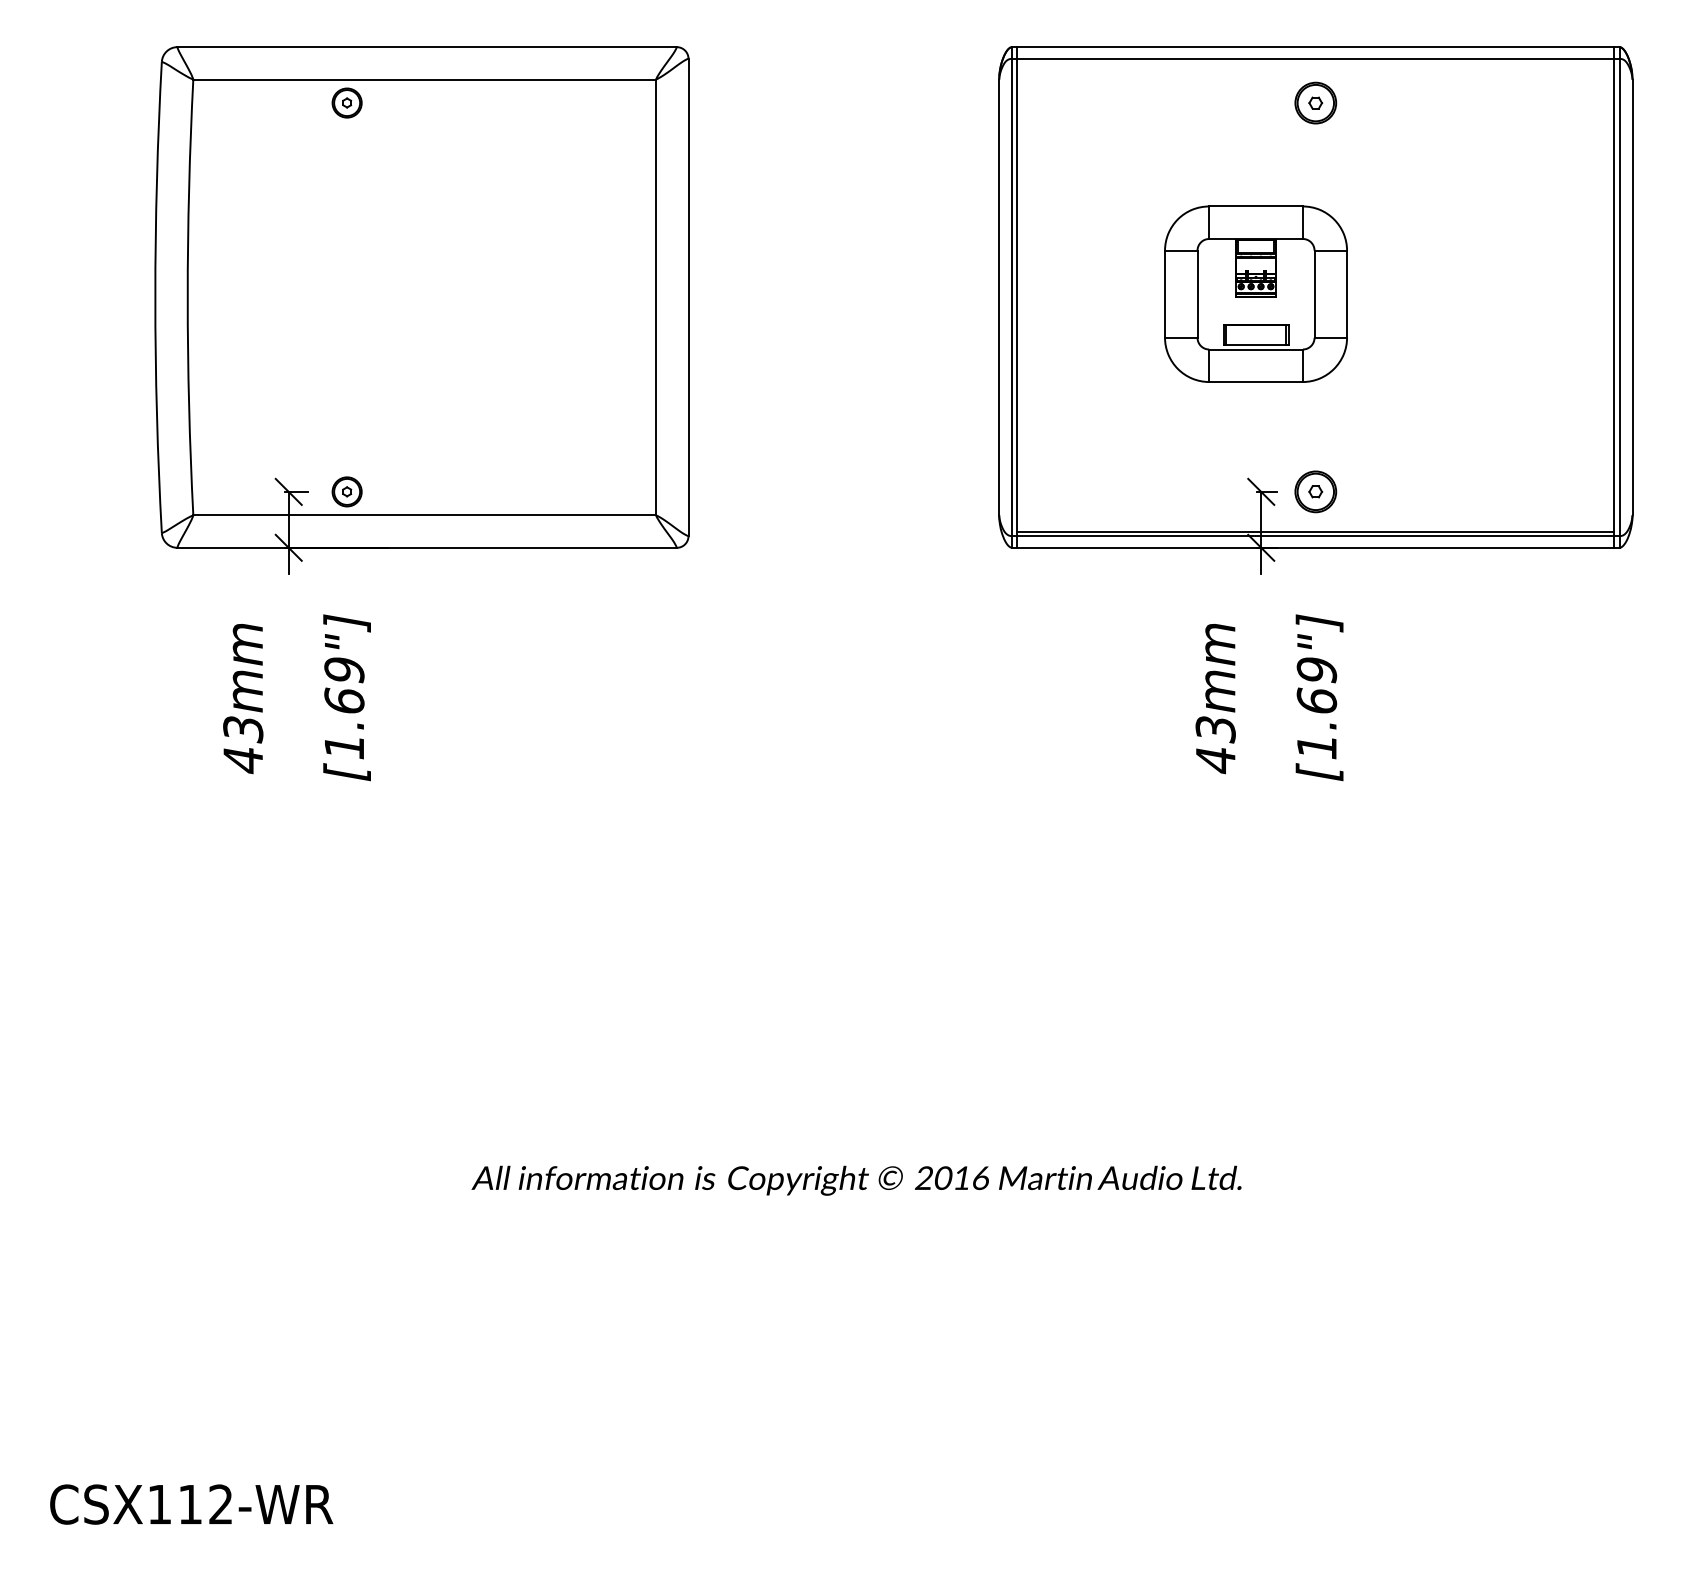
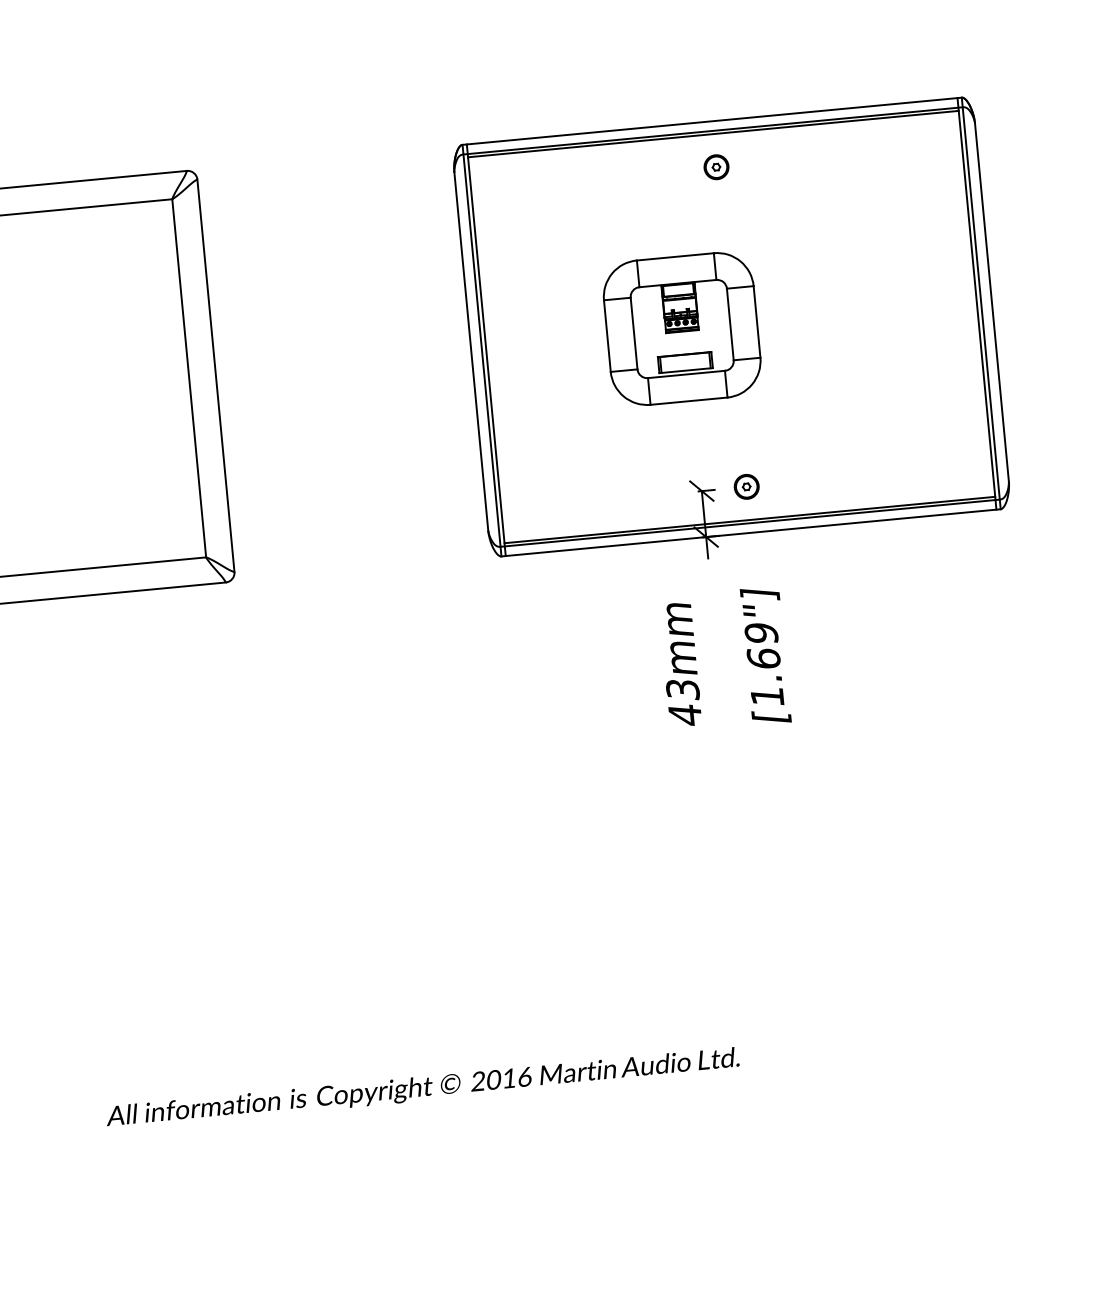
line: (1315, 62) -> (713, 133), added
part: (1315, 102) -> (716, 166), size x0.71
part: (1315, 491) -> (746, 486), size x0.71

